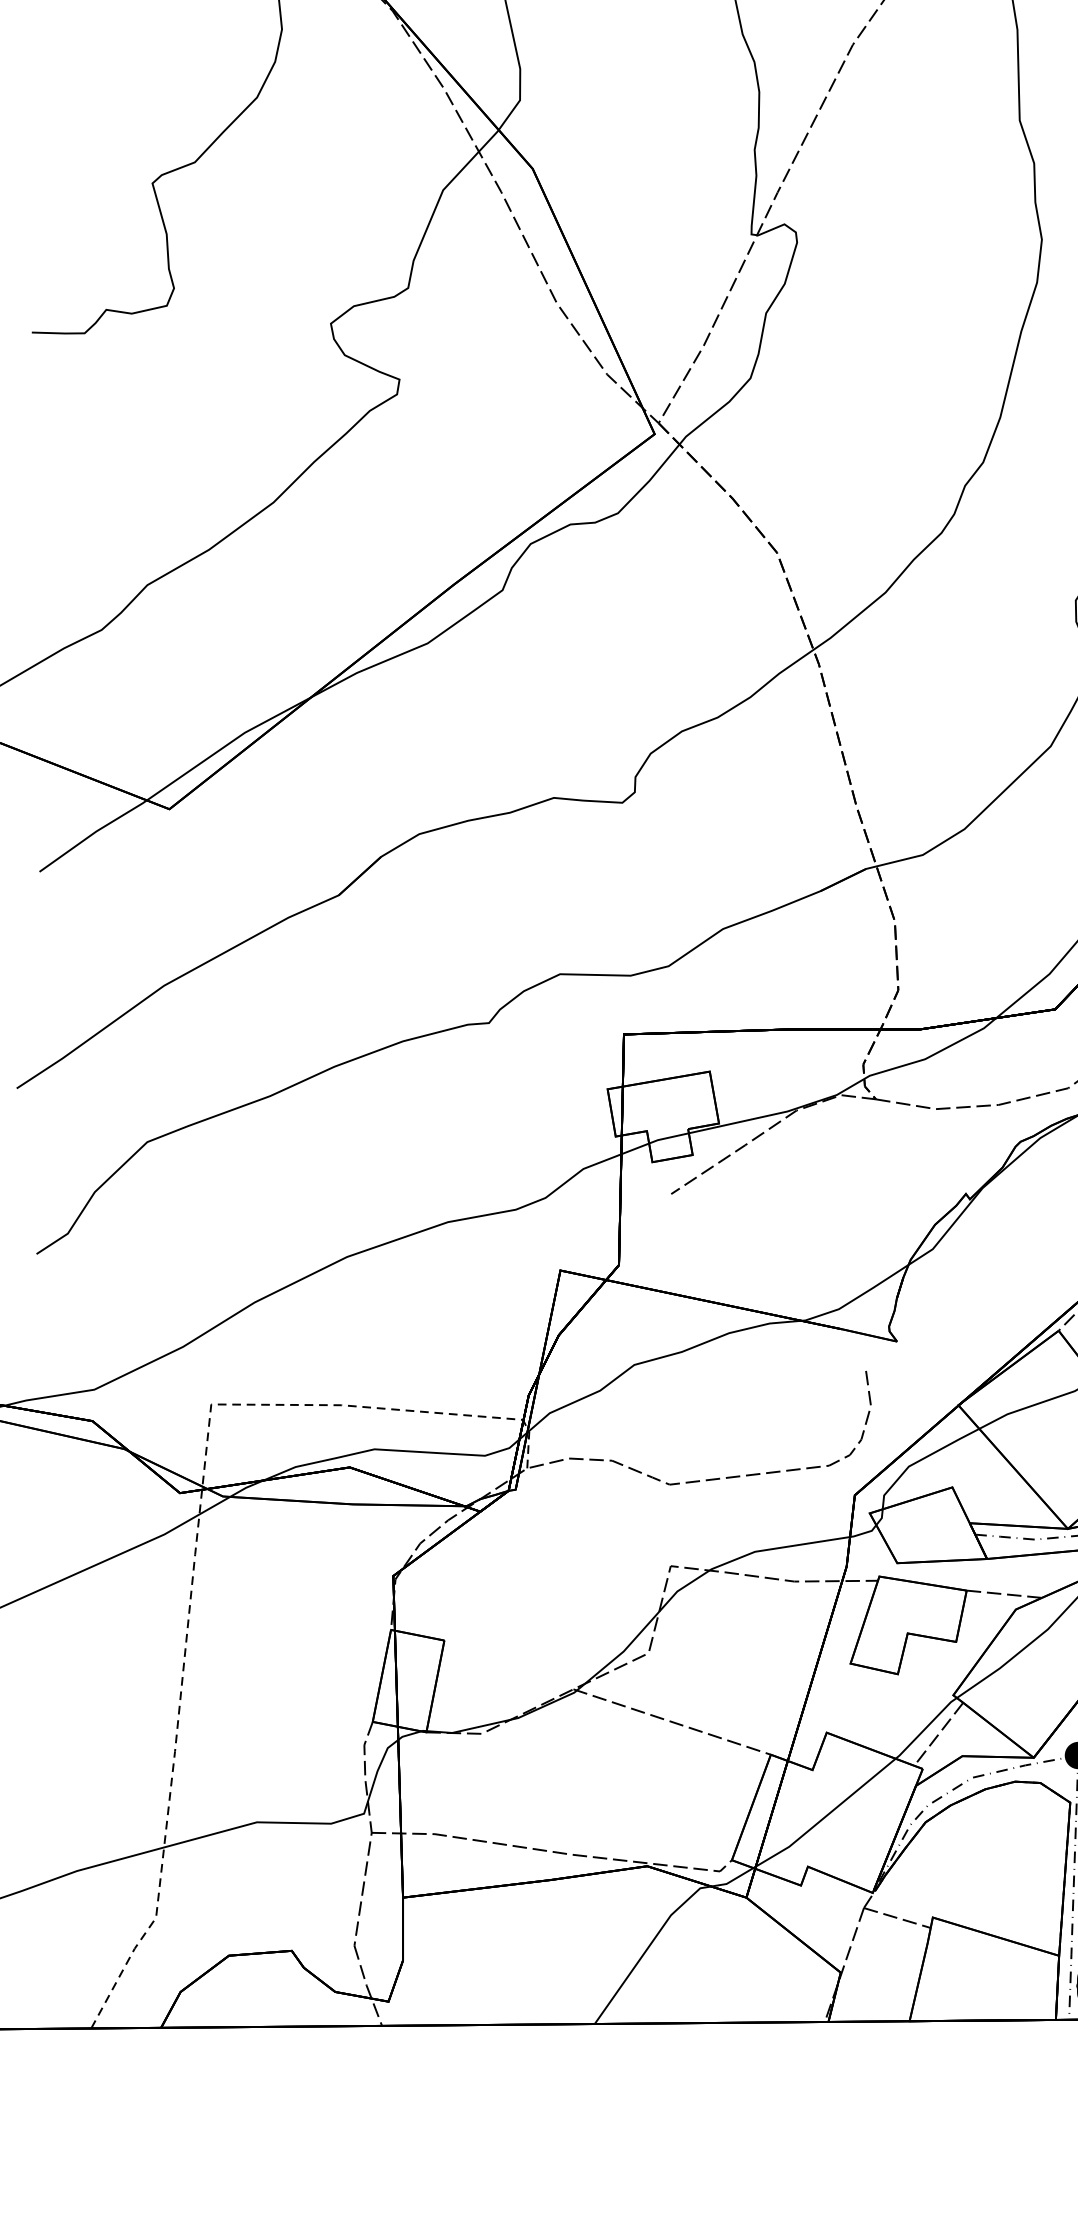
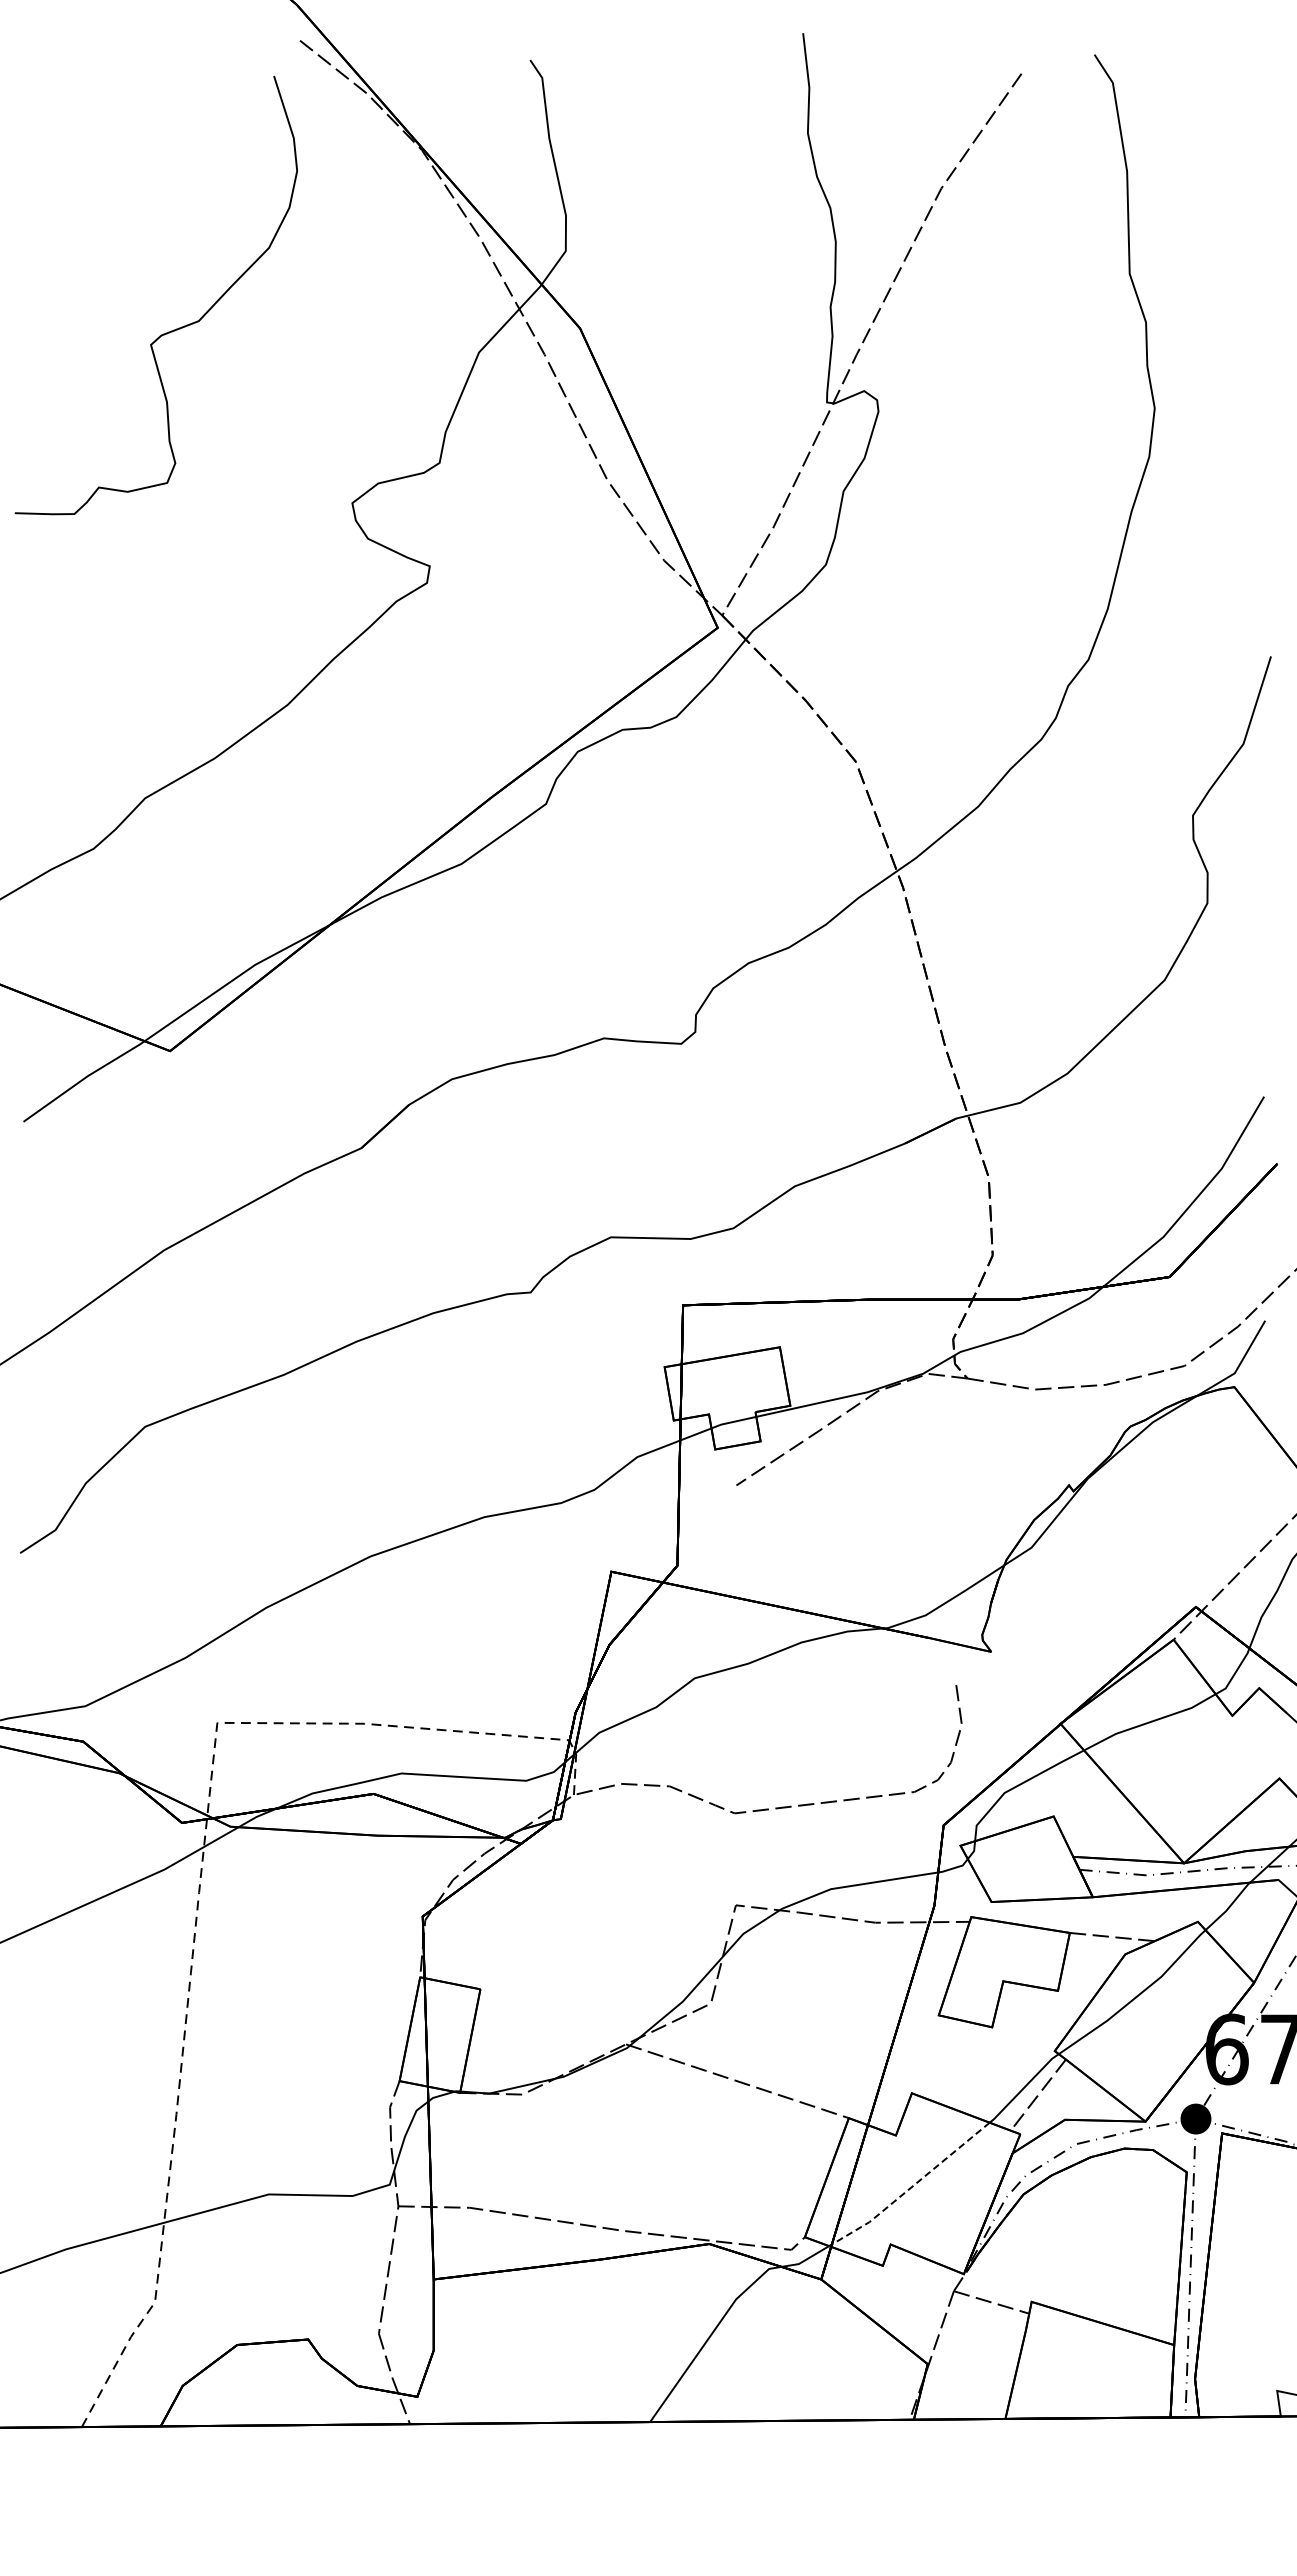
line: (825, 1817) -> (910, 2188), solid -> dashed

